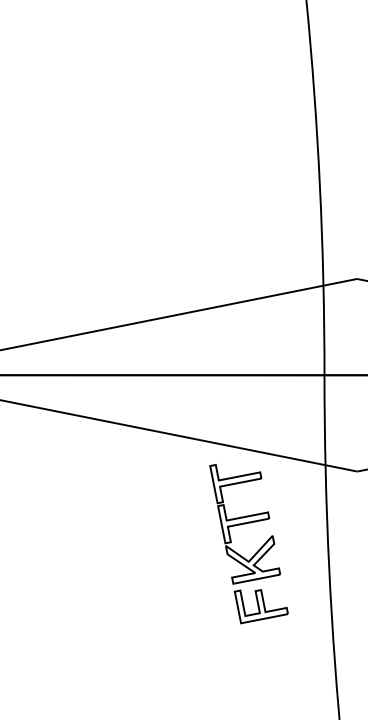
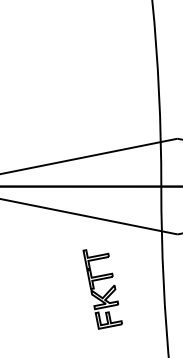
part: (248, 544) -> (102, 289), moved

